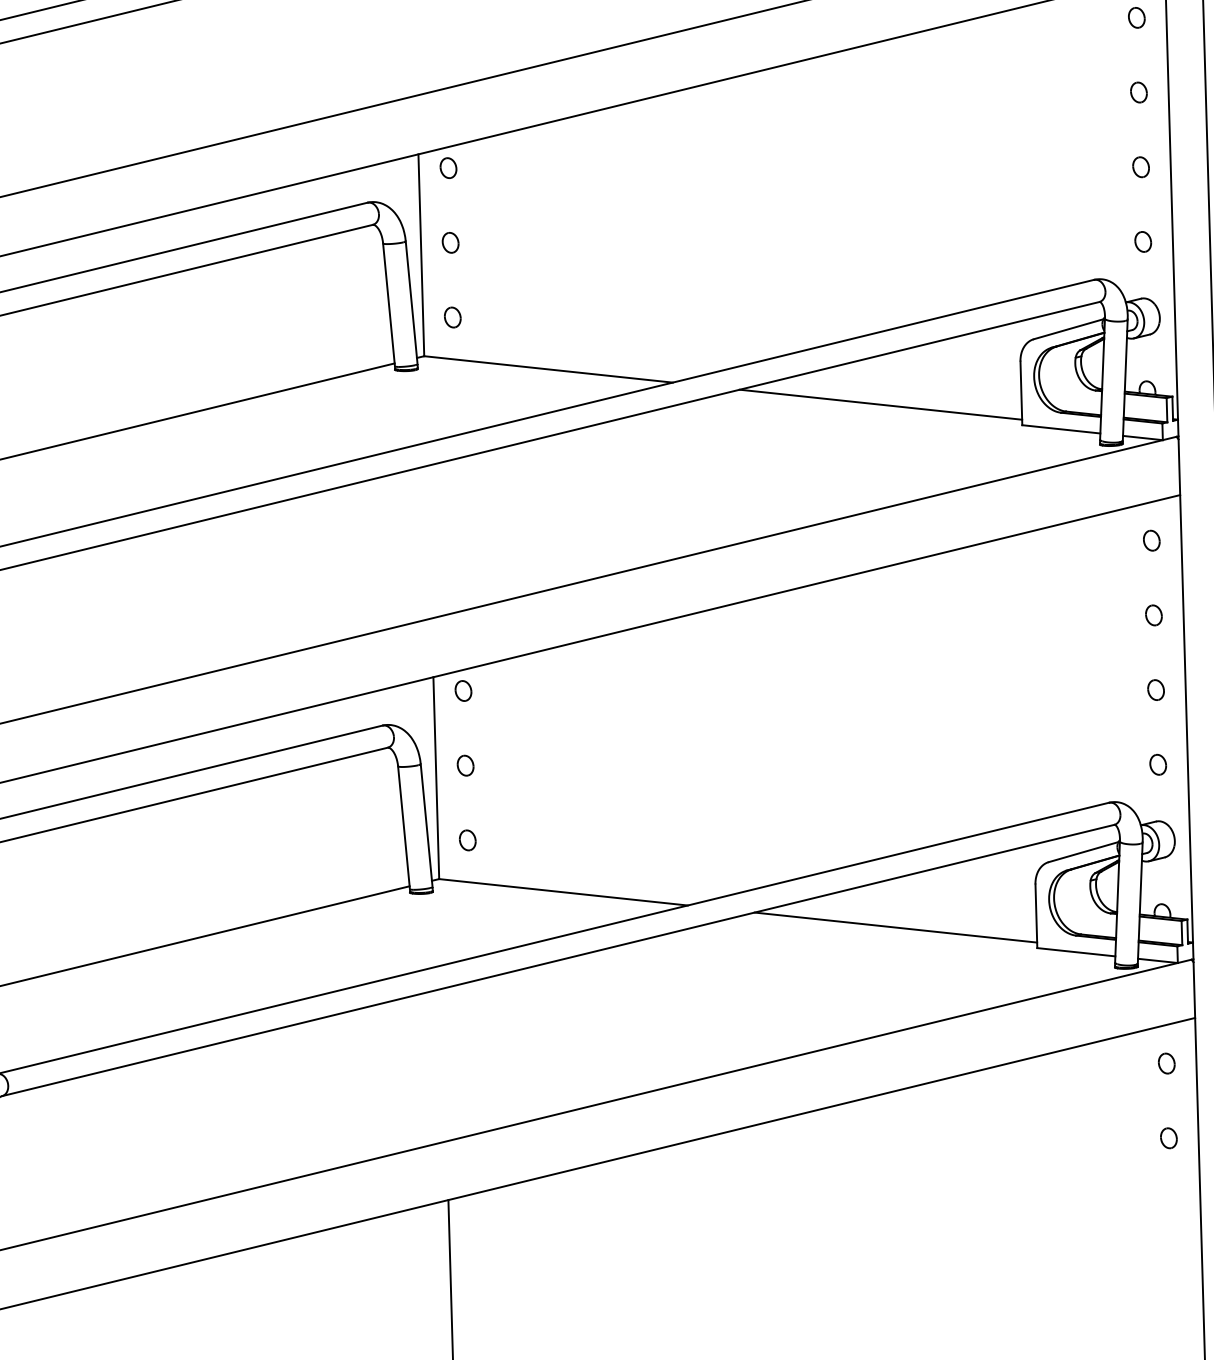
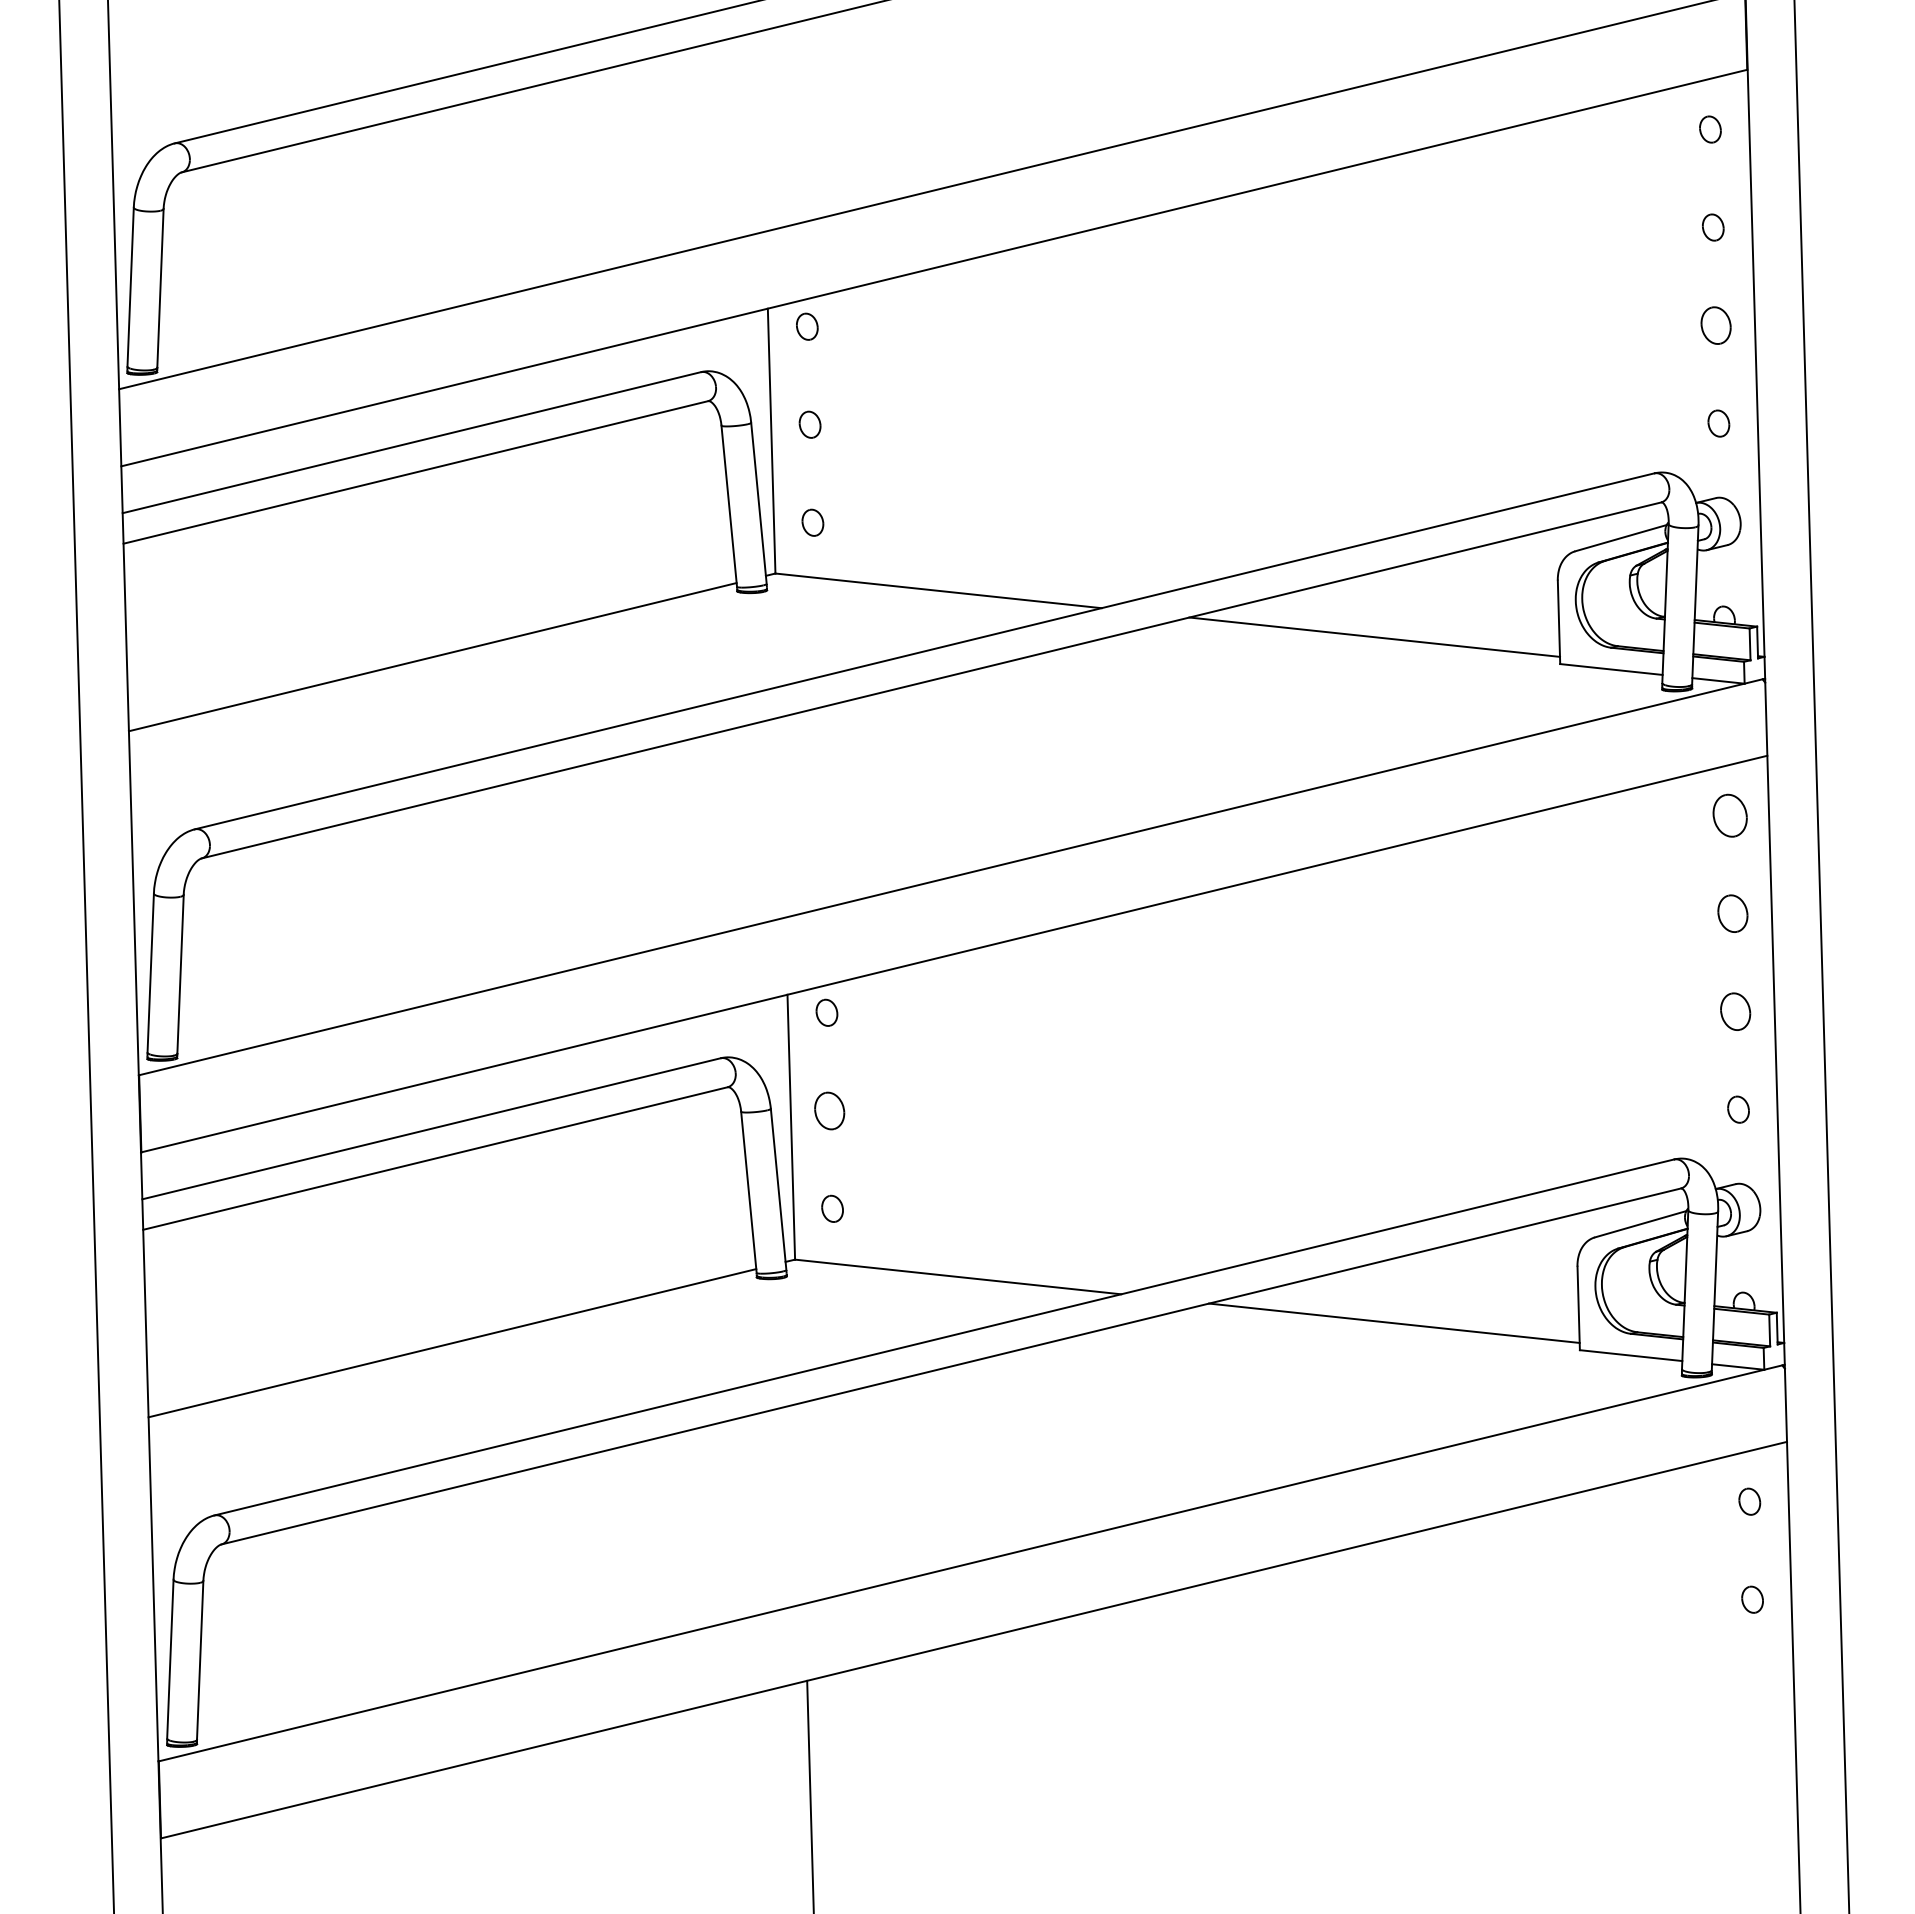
part: (1140, 167) -> (1715, 325), size x1.4
part: (1151, 540) -> (1729, 815), size x1.6
part: (1153, 615) -> (1732, 913), size x1.4
part: (1155, 689) -> (1735, 1011), size x1.4
part: (465, 765) -> (829, 1110), size x1.4

